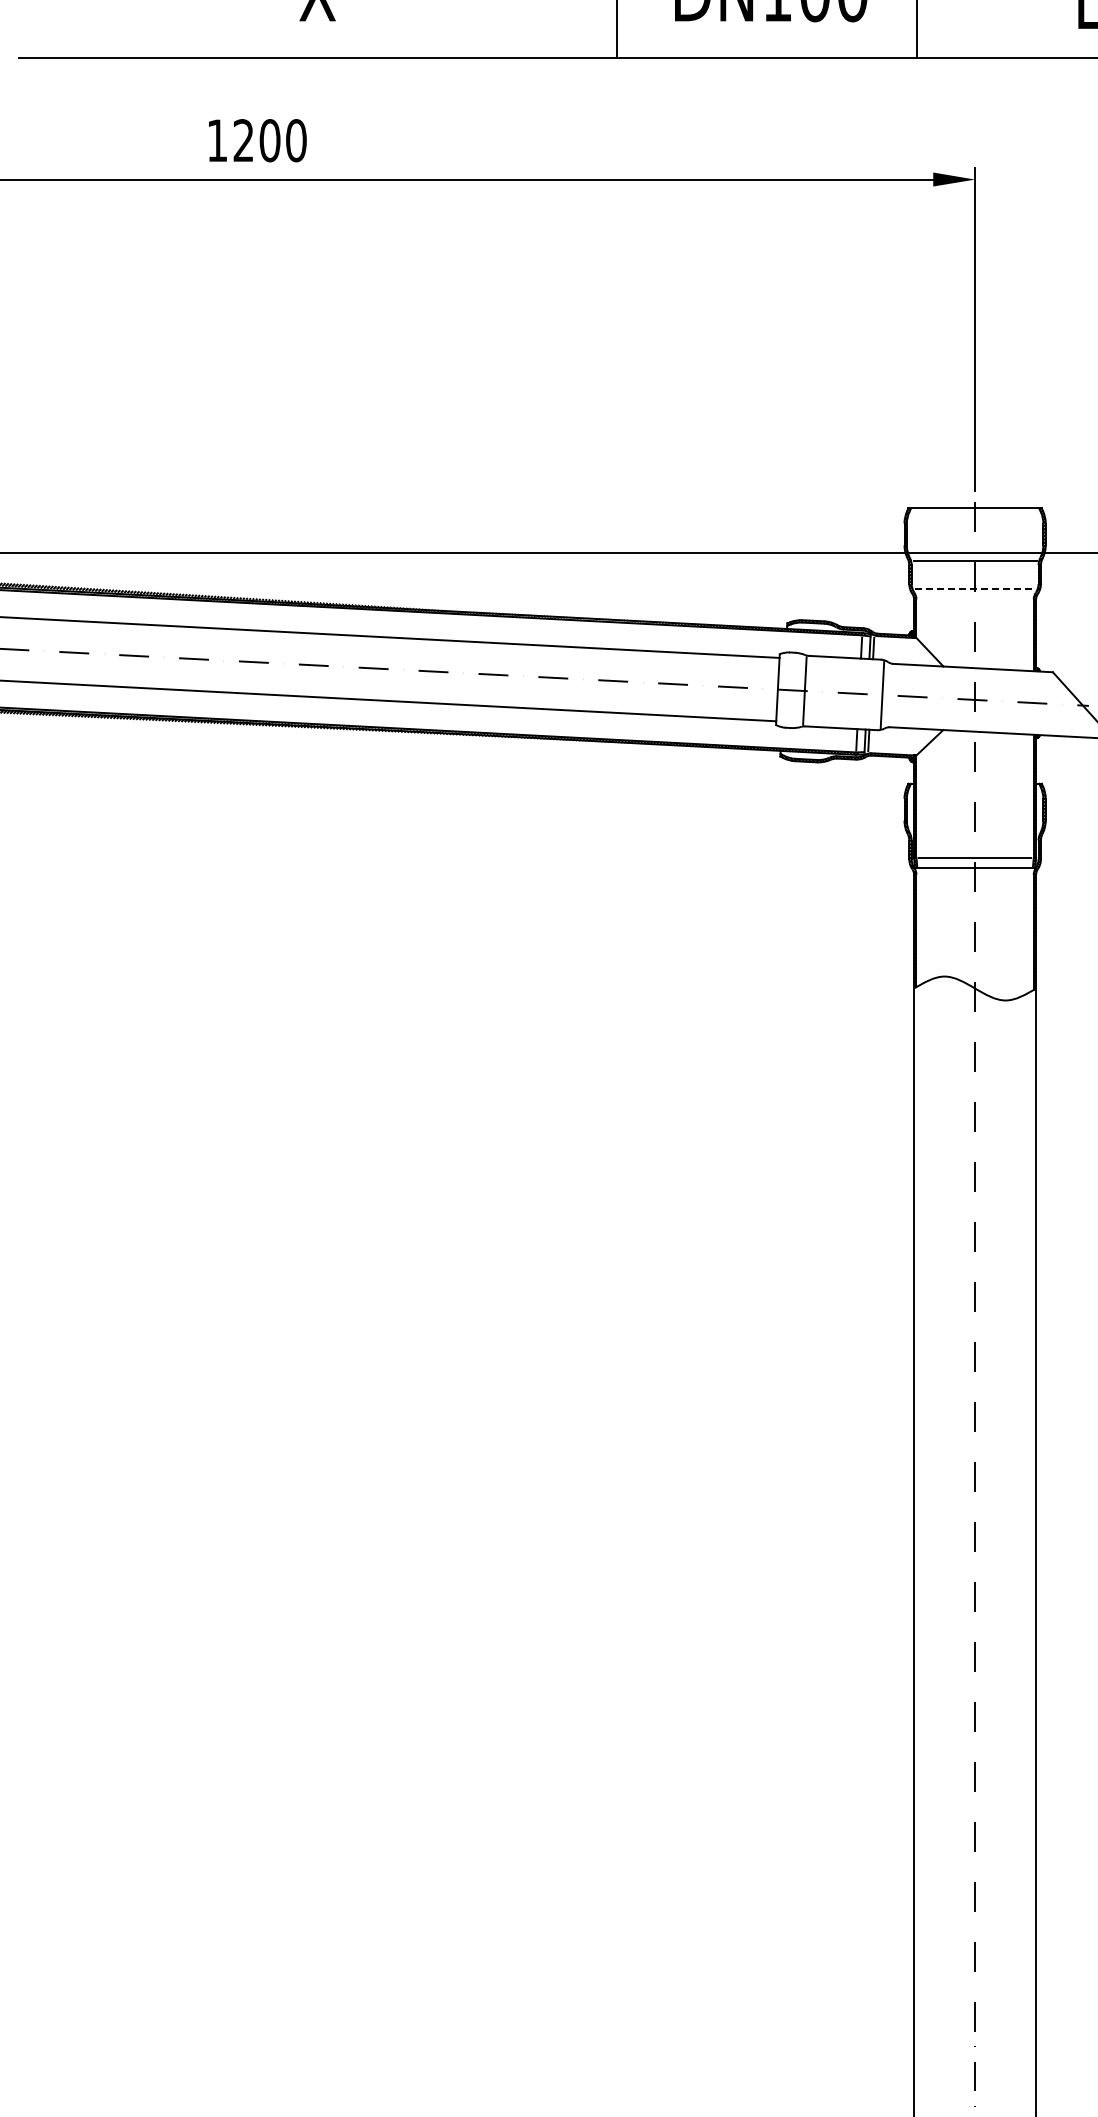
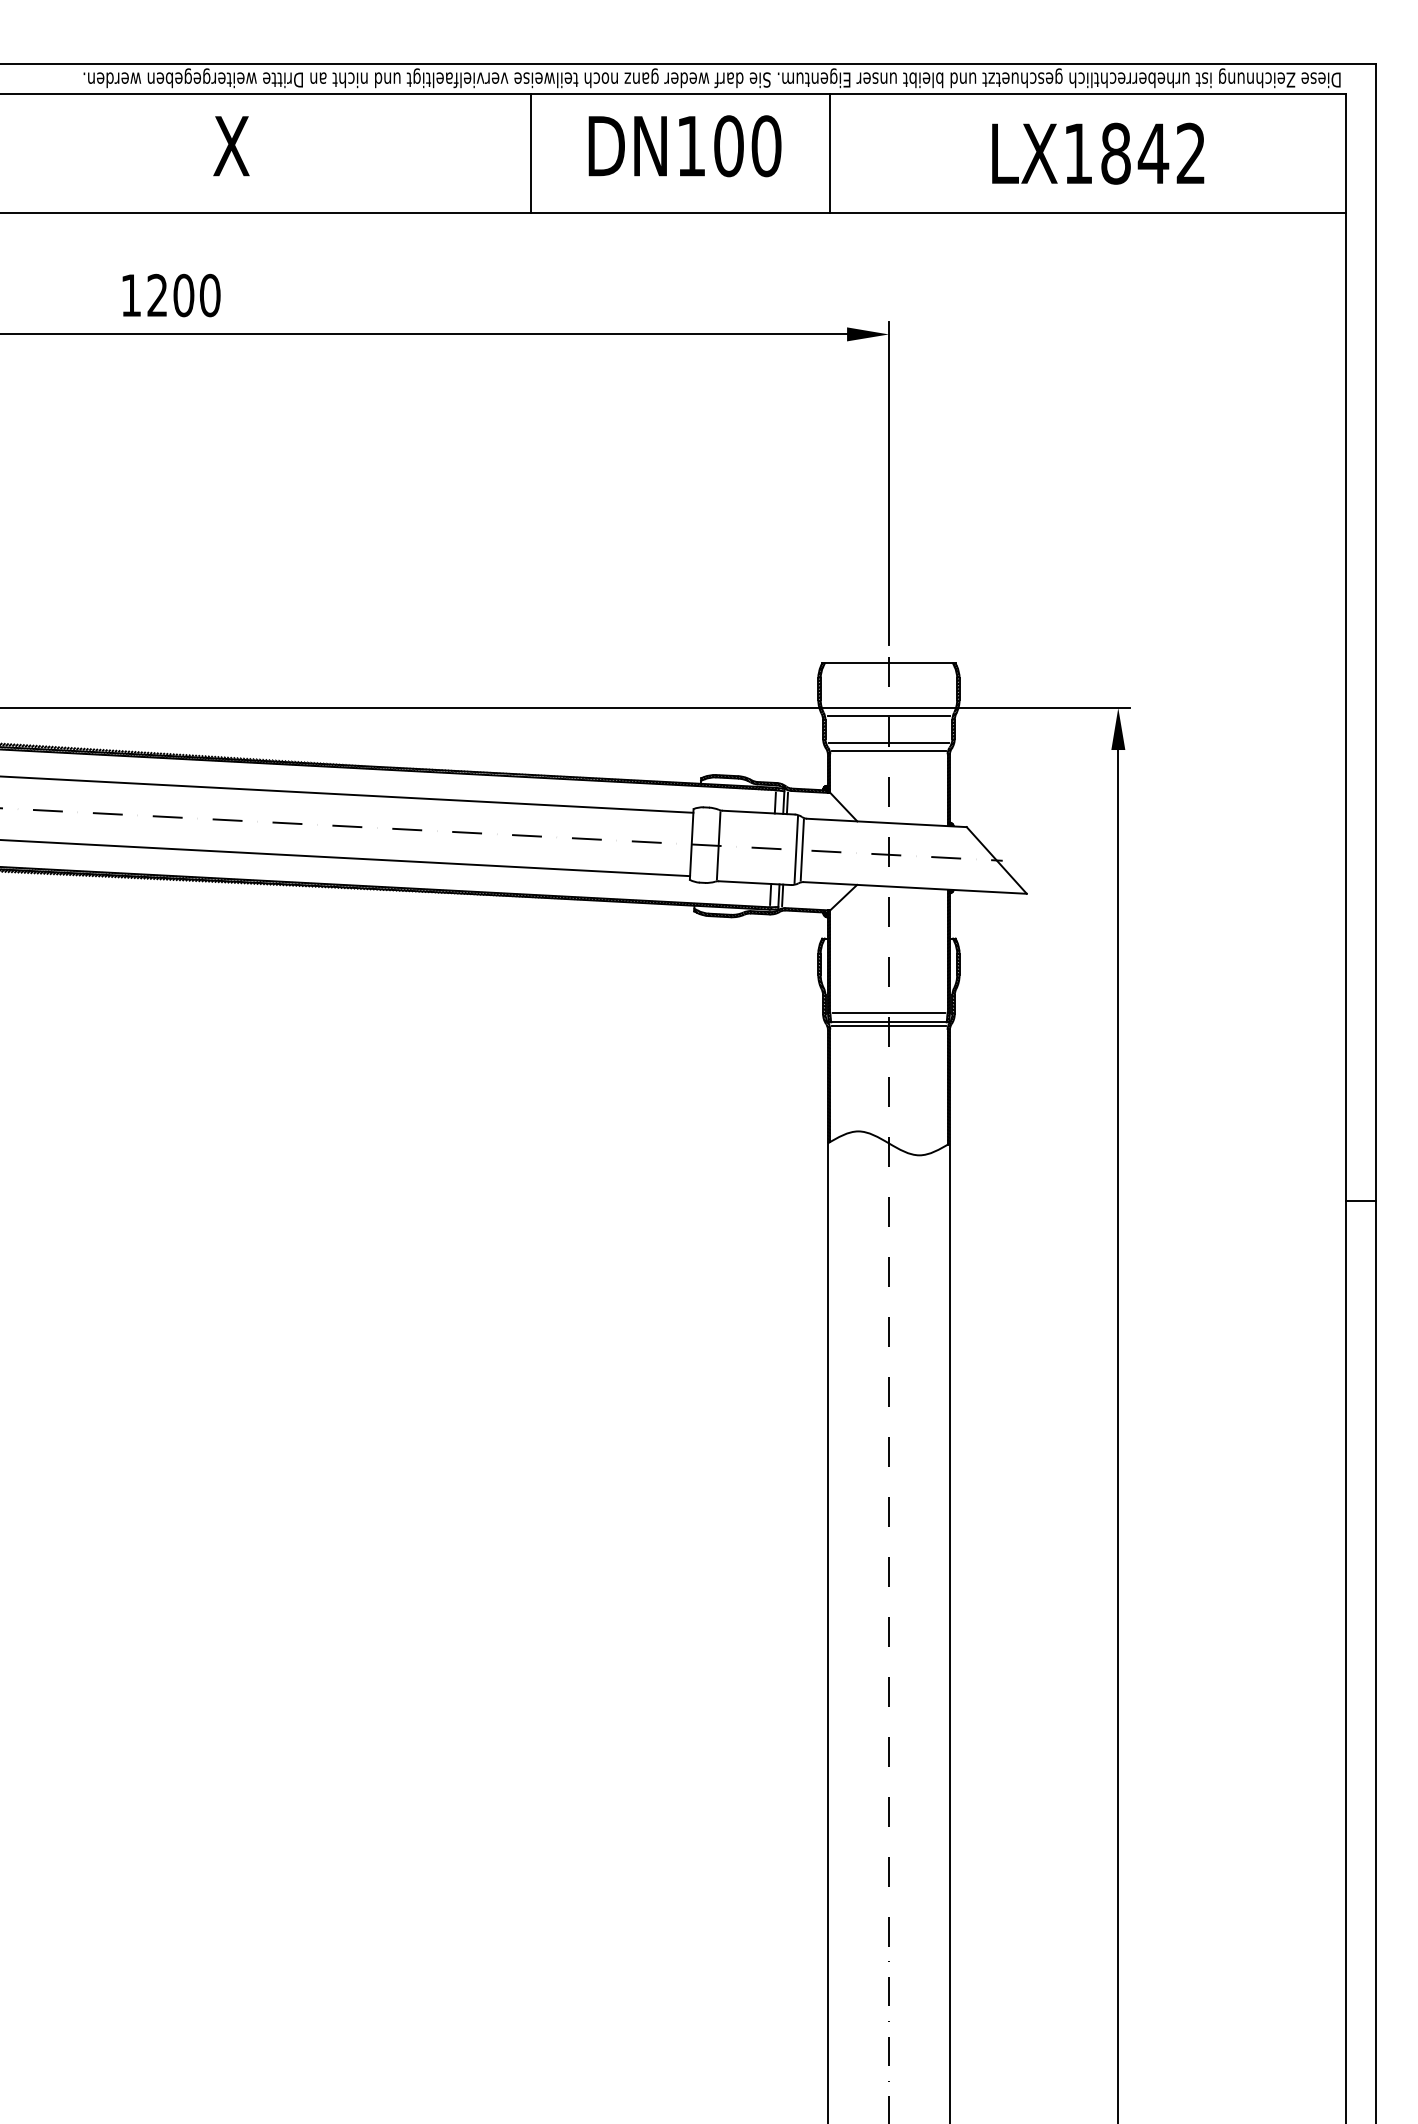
line: (975, 588) -> (889, 743), dashed -> solid
line: (974, 595) -> (888, 750), added
line: (887, 694) -> (801, 849), added
line: (974, 871) -> (888, 1026), added

